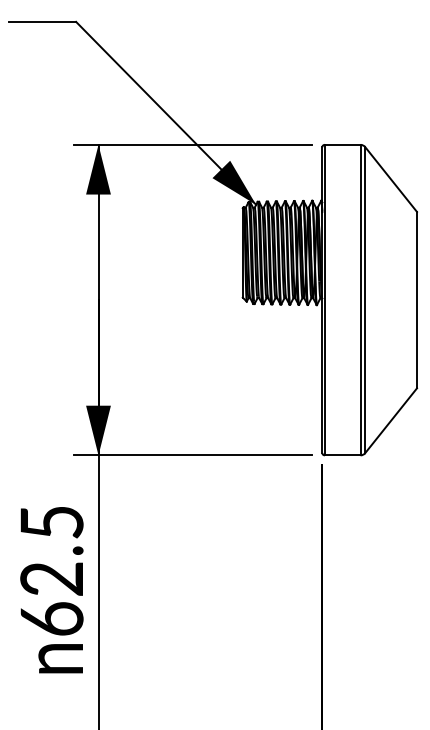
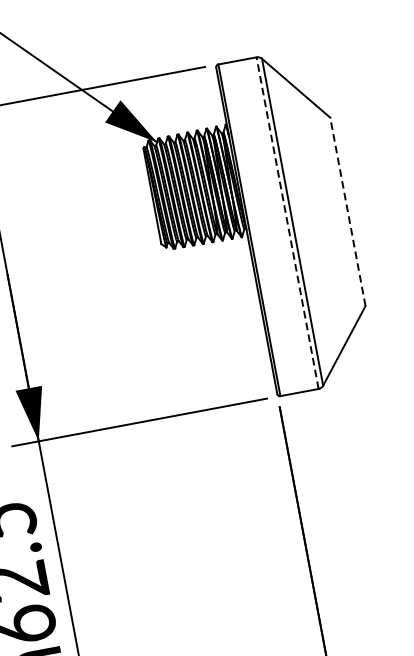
line: (360, 299) -> (287, 222), solid -> dashed
line: (417, 299) -> (348, 211), solid -> dashed

